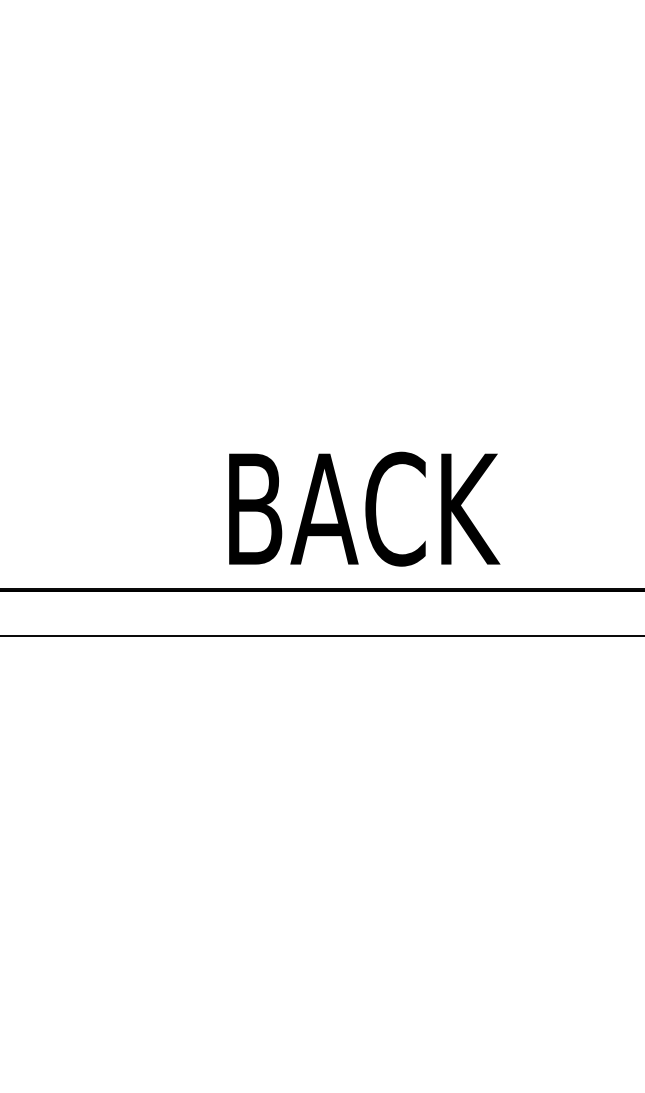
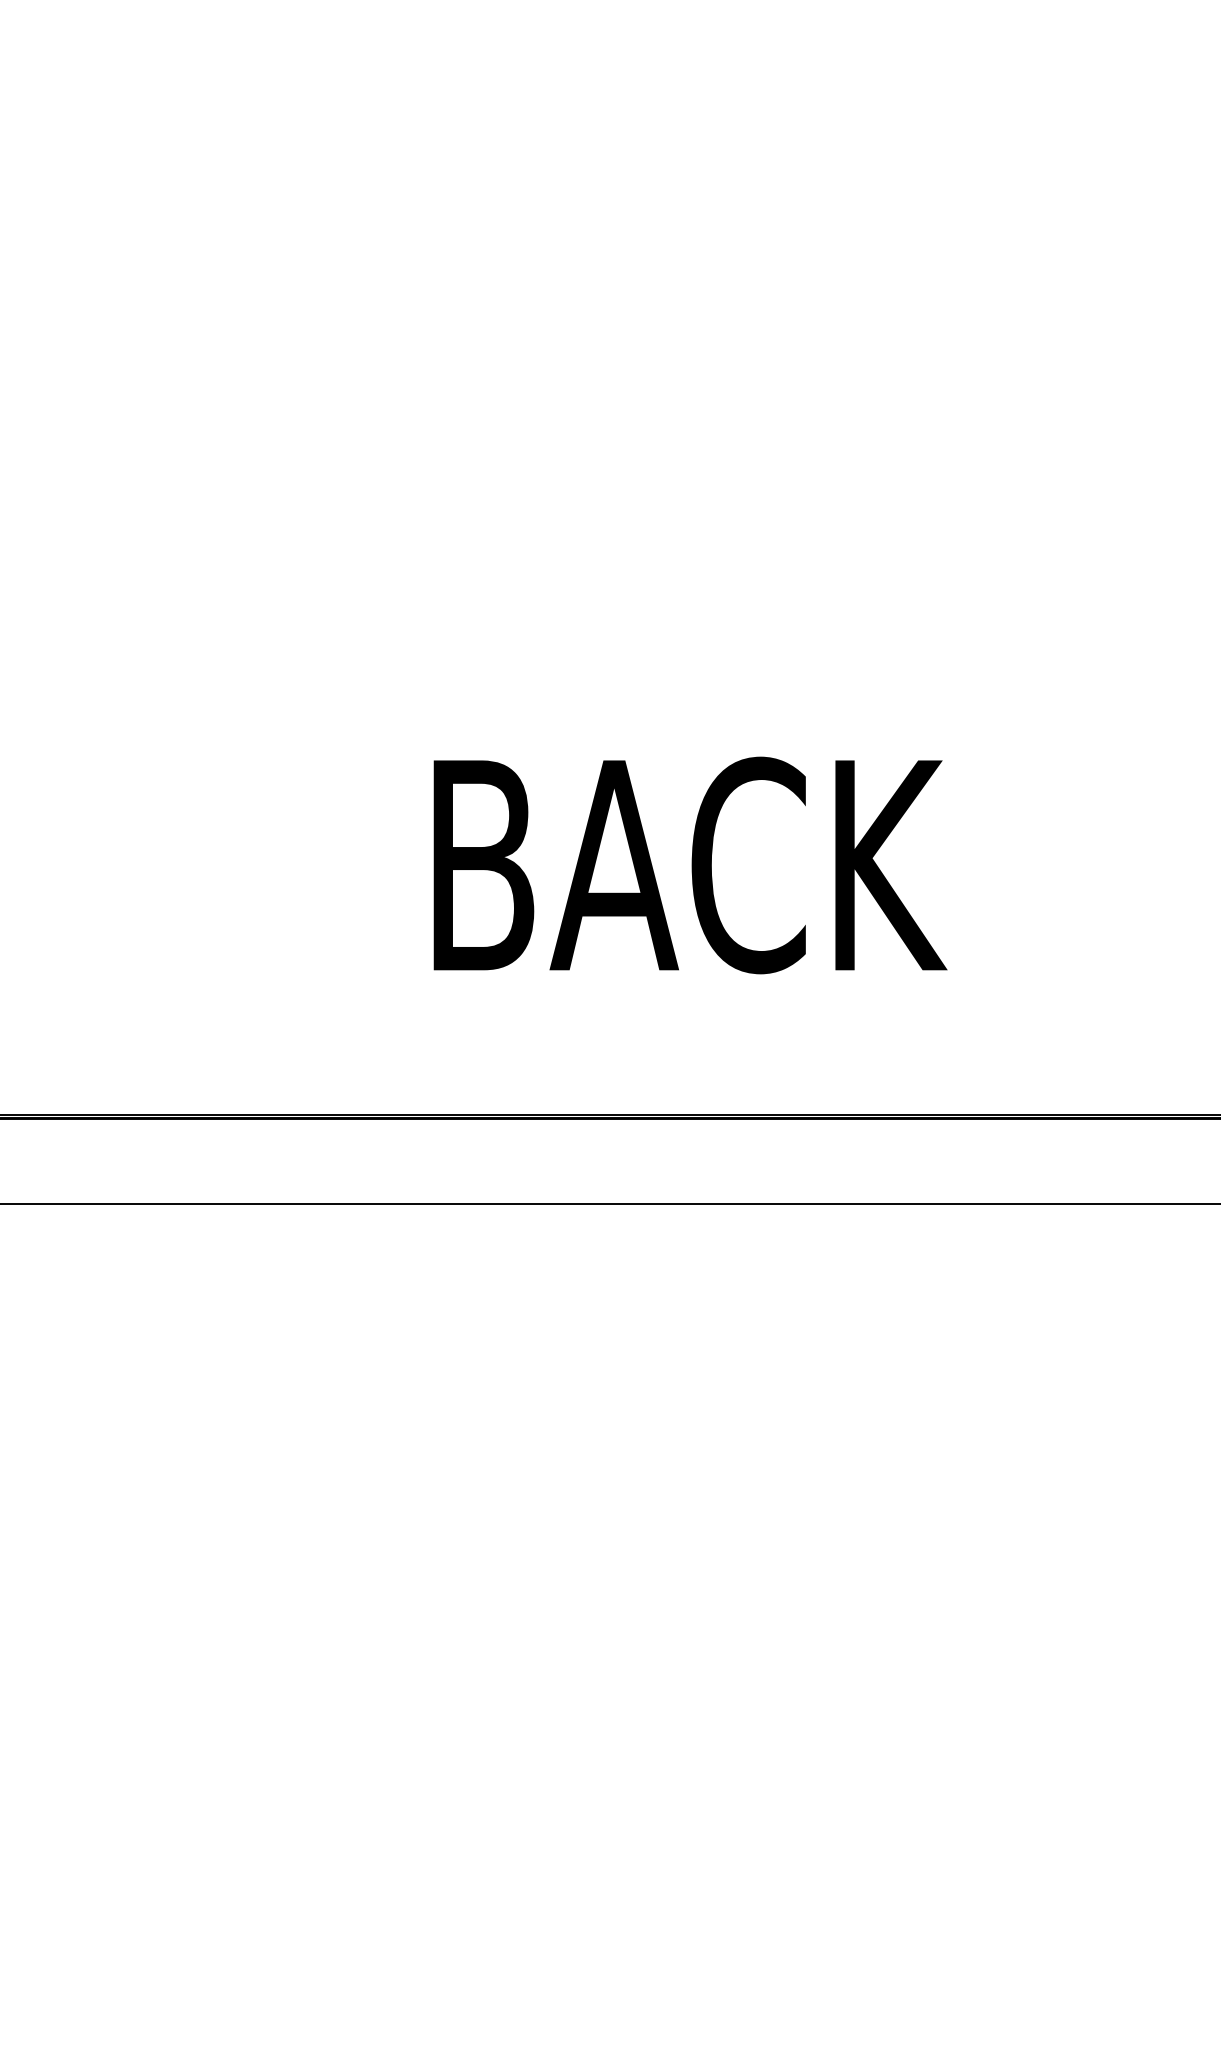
text: (364, 508) -> (690, 864), moved

